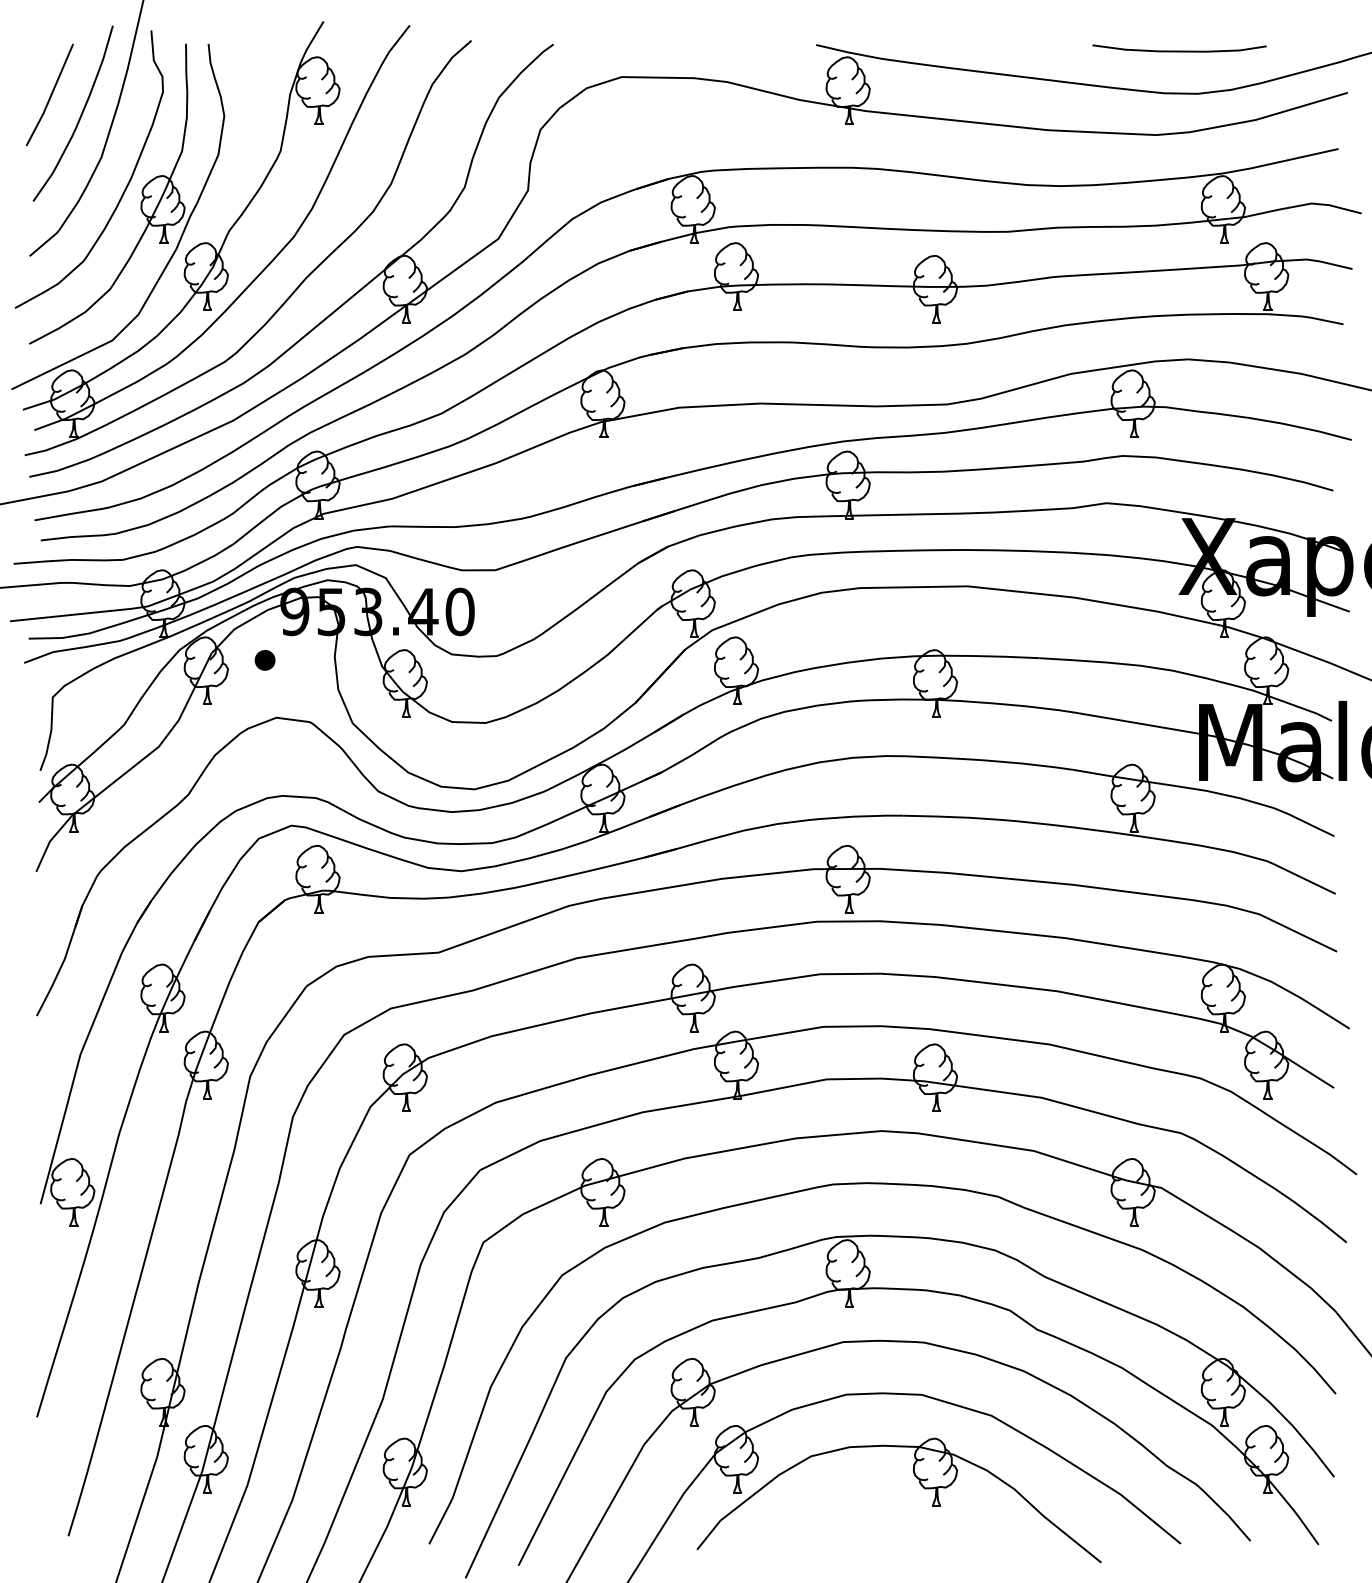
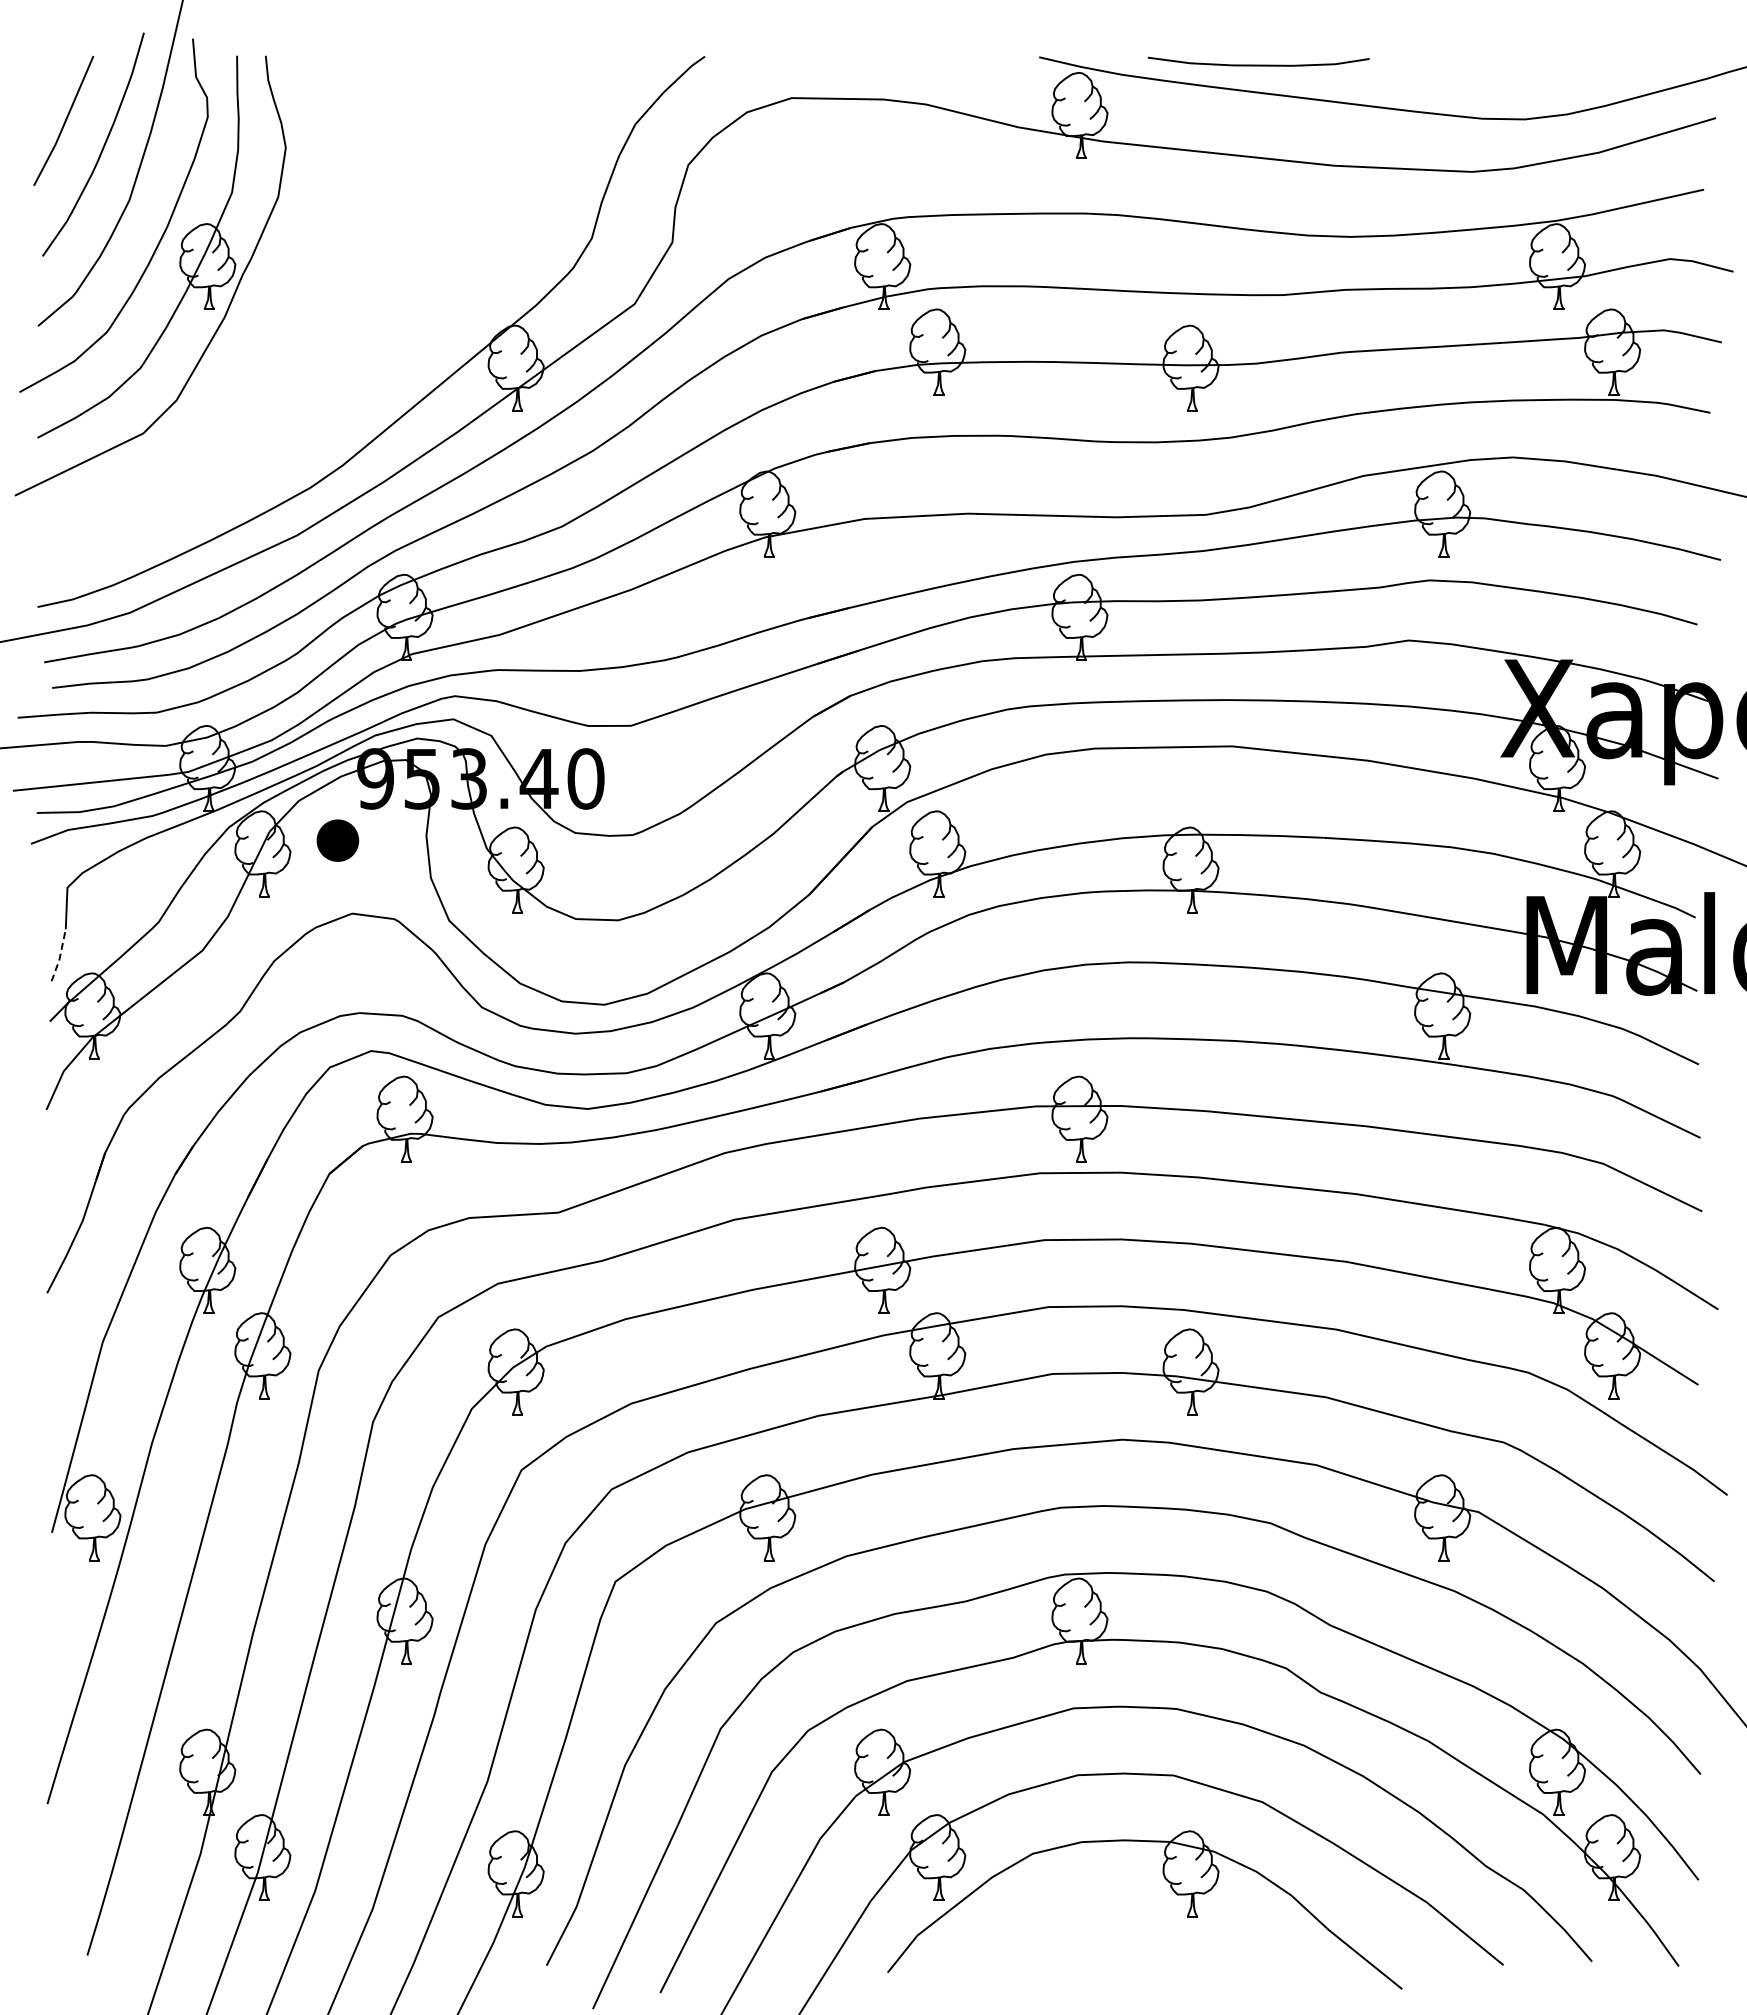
curve: (1179, 50) -> (1258, 64), moved
part: (231, 229) -> (295, 291), removed
part: (264, 660) -> (337, 840), size x1.6
line: (47, 751) -> (60, 956), solid -> dashed

